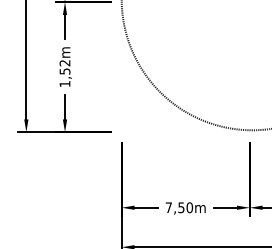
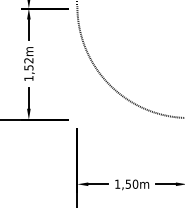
text: (168, 207) -> (117, 184), 7,50m -> 1,50m

